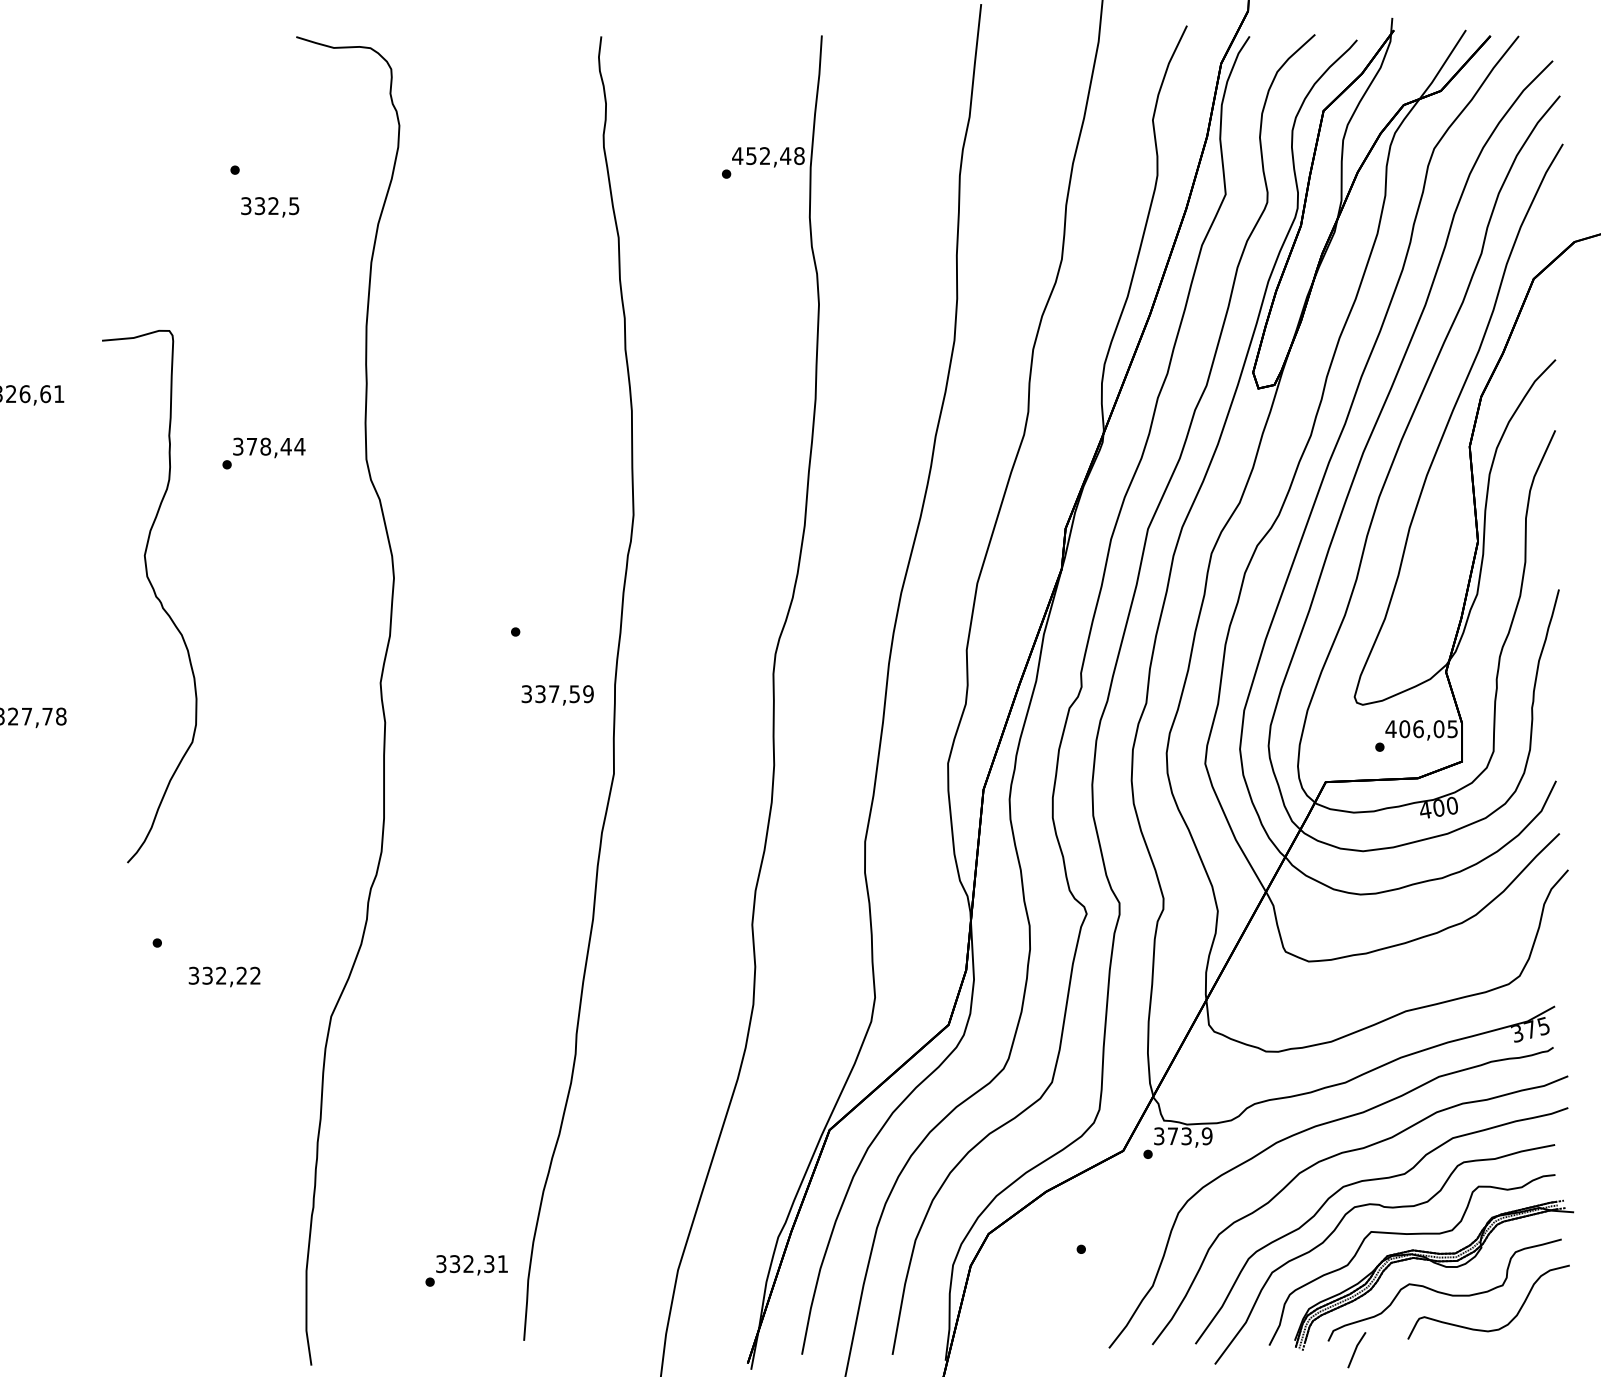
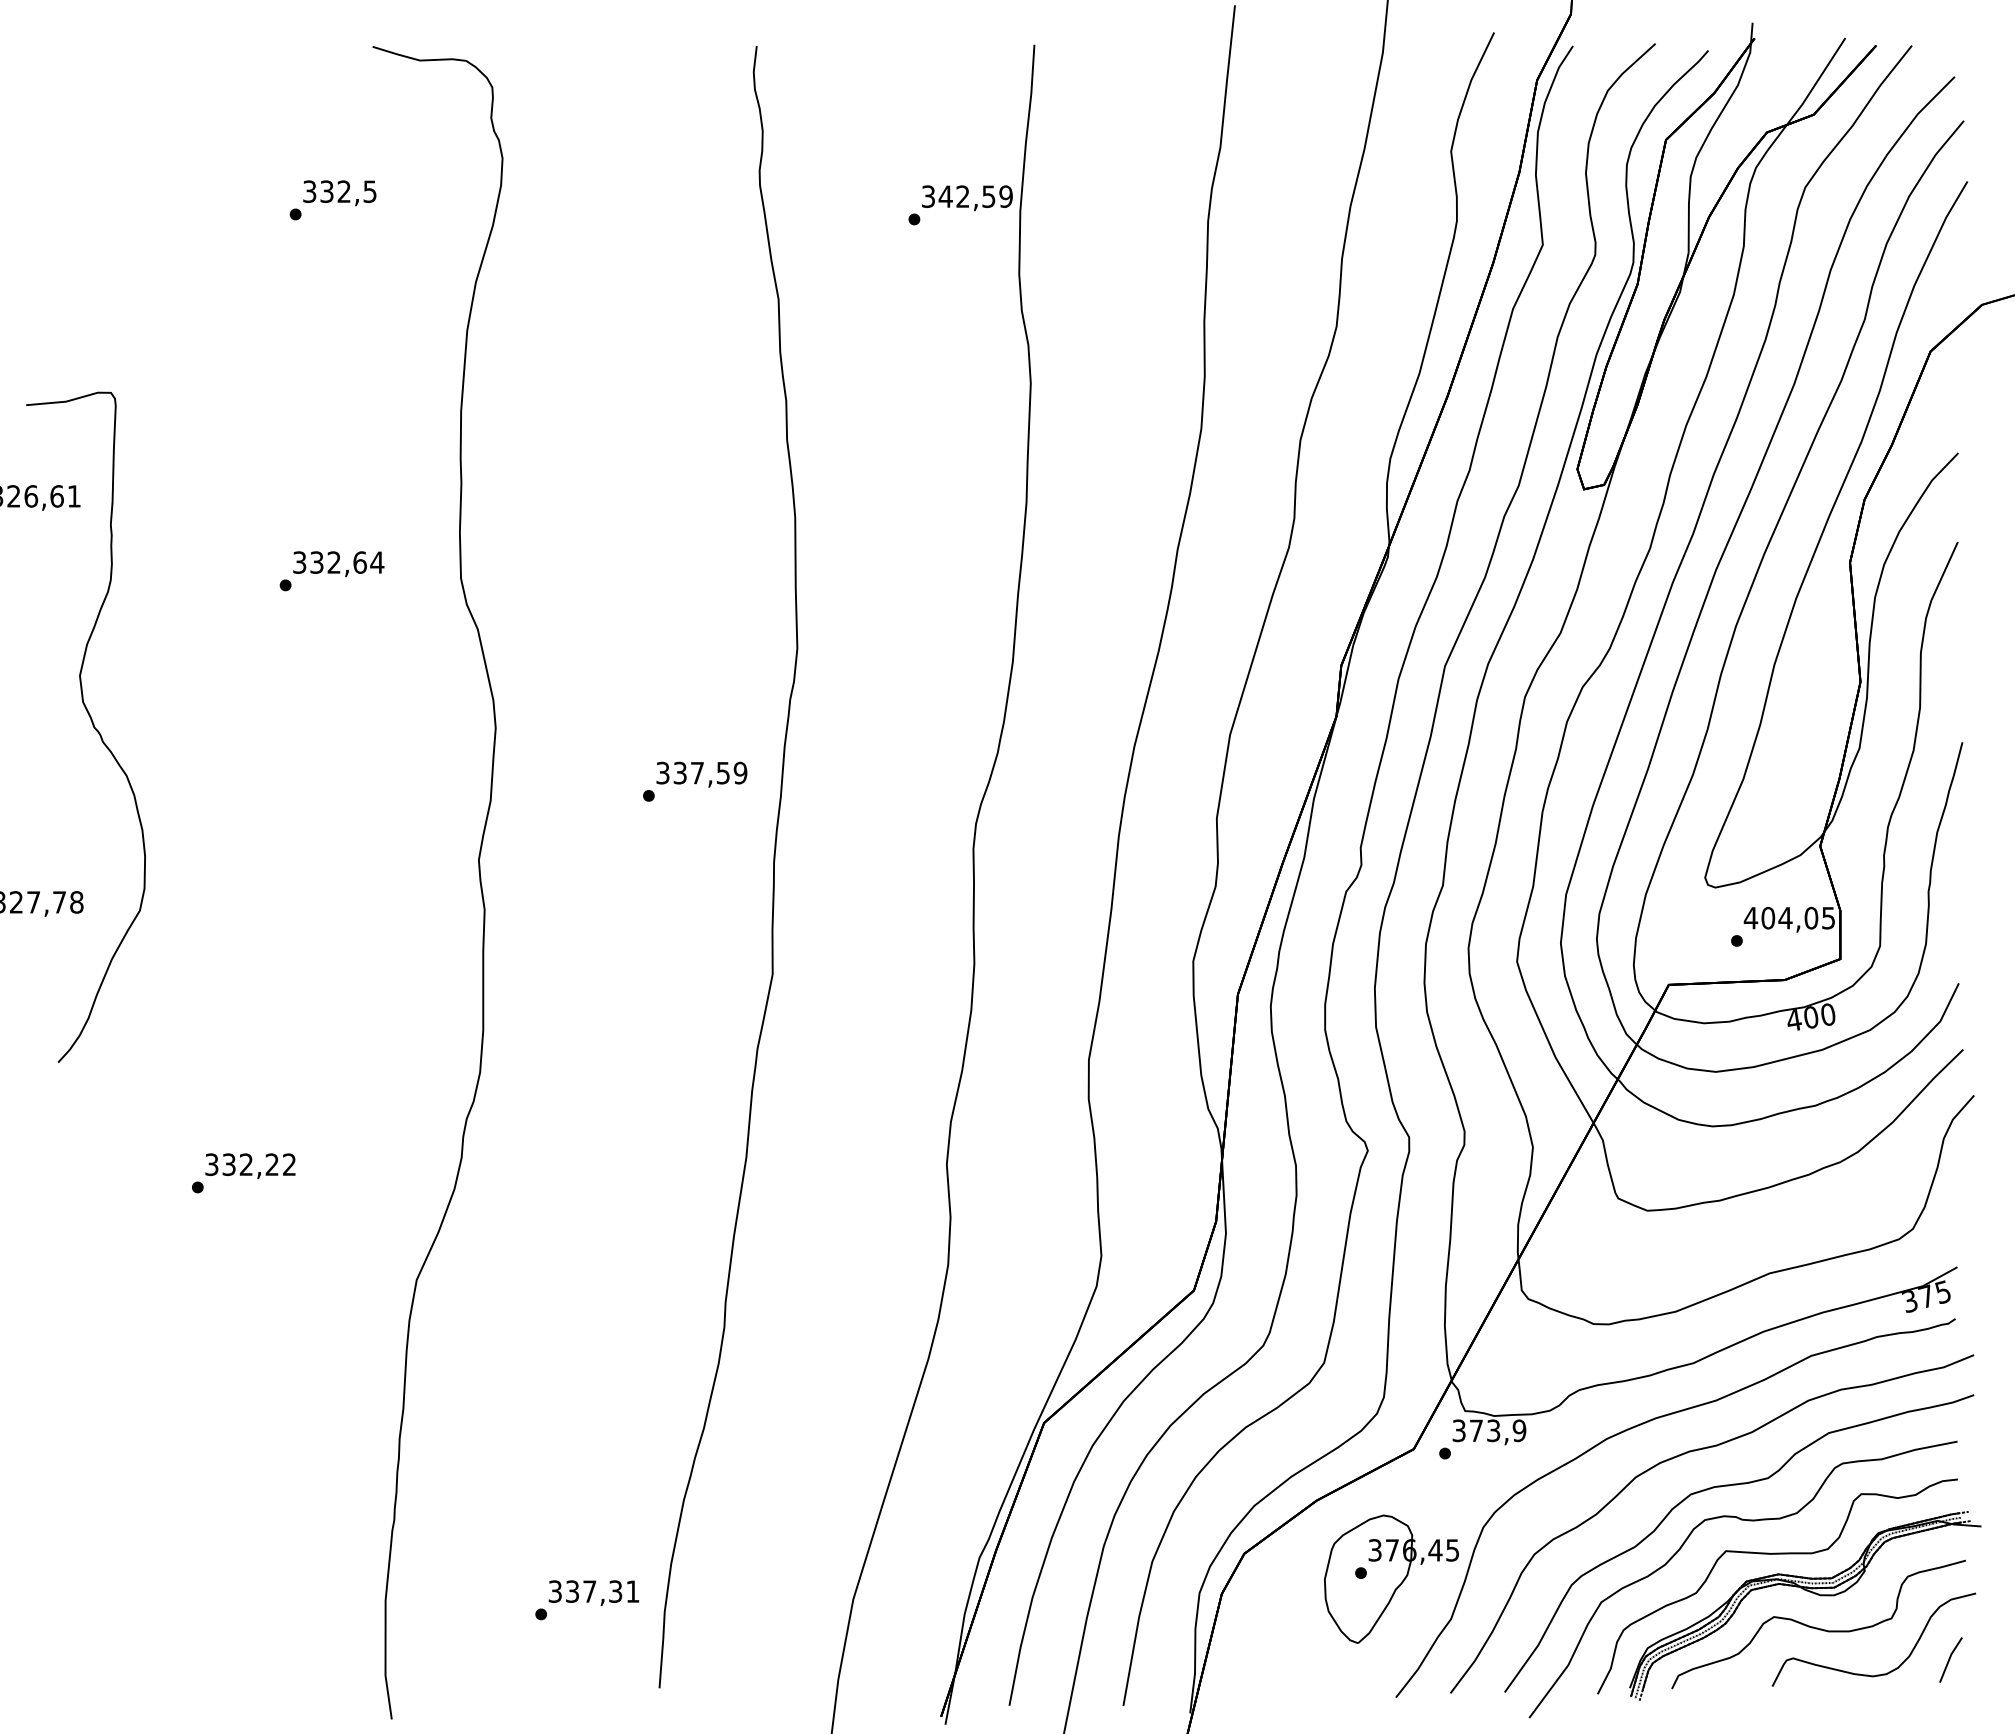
text: (767, 155) -> (966, 196), 452,48 -> 342,59
text: (269, 207) -> (339, 193), moved
text: (269, 446) -> (338, 562), 378,44 -> 332,64
curve: (154, 595) -> (92, 725), moved
text: (557, 695) -> (701, 774), moved
text: (1418, 728) -> (1785, 917), 406,05 -> 404,05
text: (224, 977) -> (250, 1166), moved
part: (1105, 1253) -> (1391, 1578), added
text: (468, 1263) -> (589, 1591), 332,31 -> 337,31
line: (1356, 1349) -> (1950, 1659), moved

